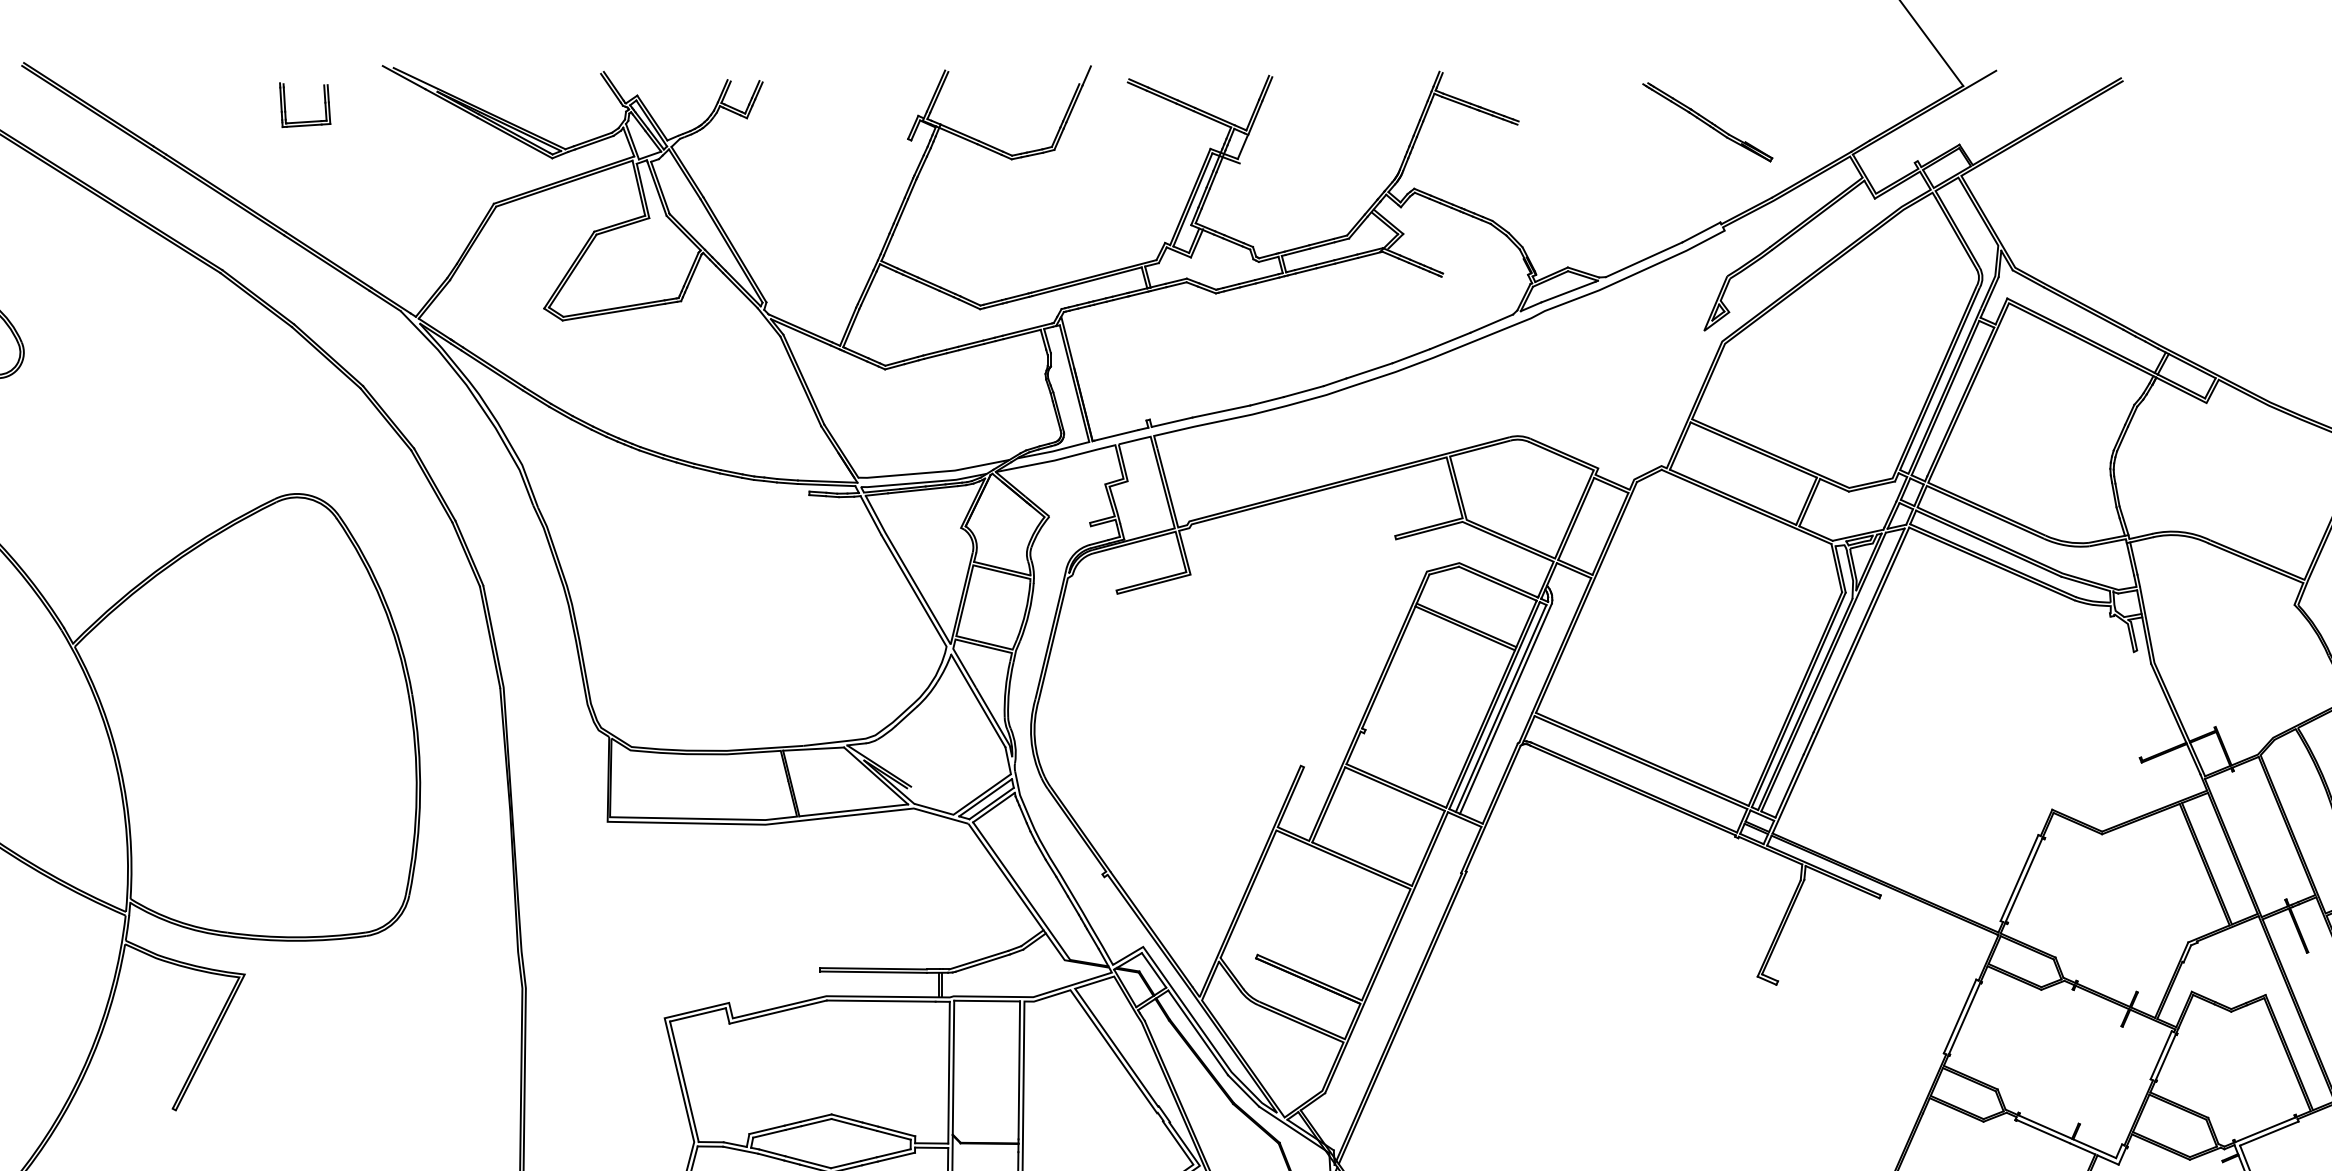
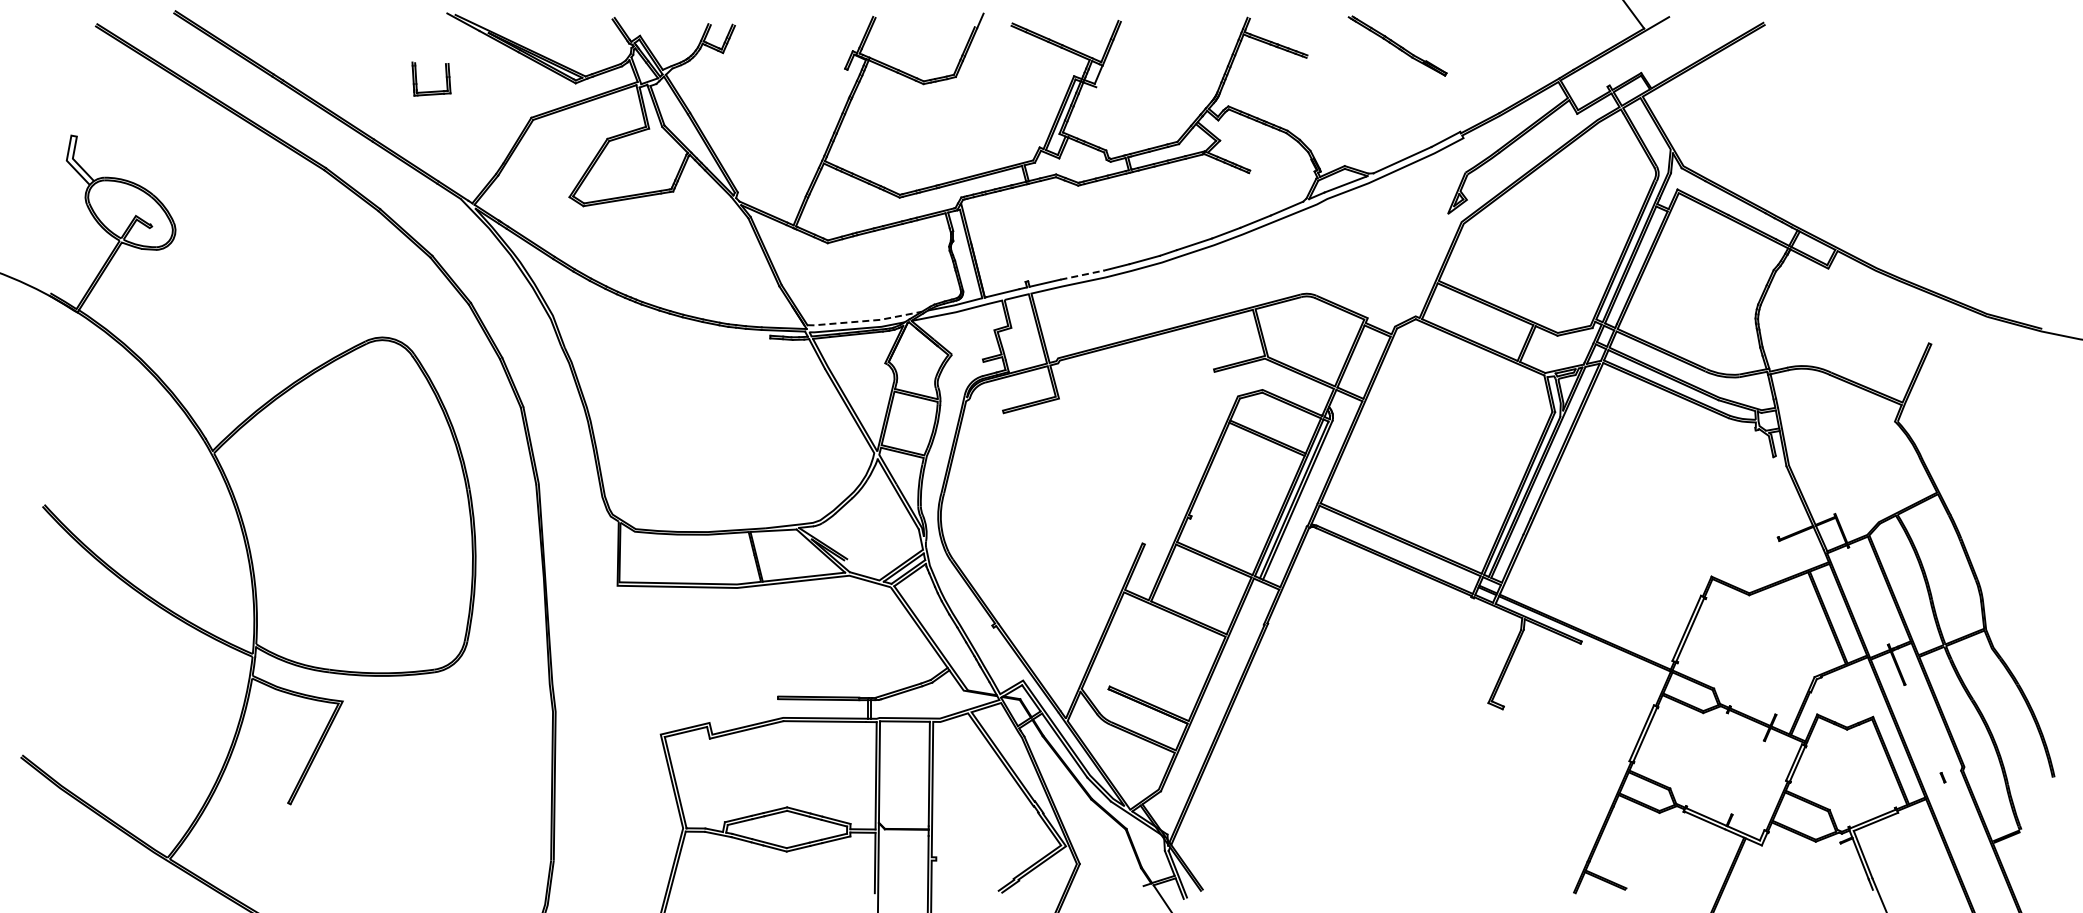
part: (307, 120) -> (433, 90), moved
part: (1707, 121) -> (1397, 45), moved
line: (1221, 412) -> (1082, 275), solid -> dashed
line: (935, 472) -> (865, 321), solid -> dashed

